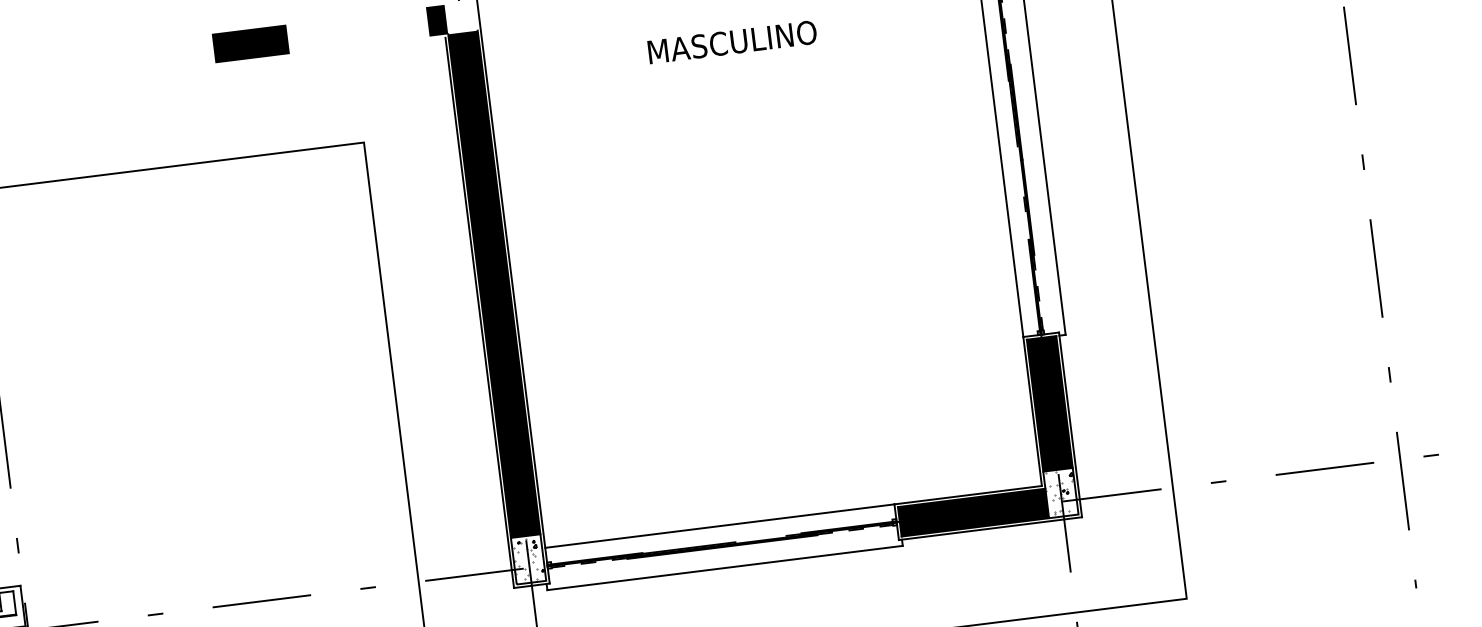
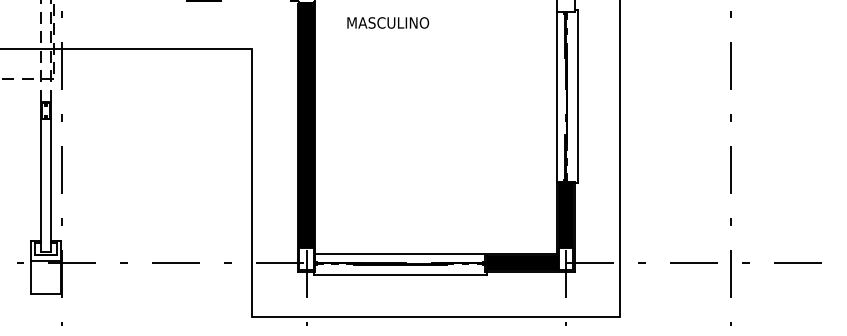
text: (732, 41) -> (388, 22), moved
hatch: (1059, 490) -> (565, 257), removed
hatch: (528, 558) -> (306, 258), removed

